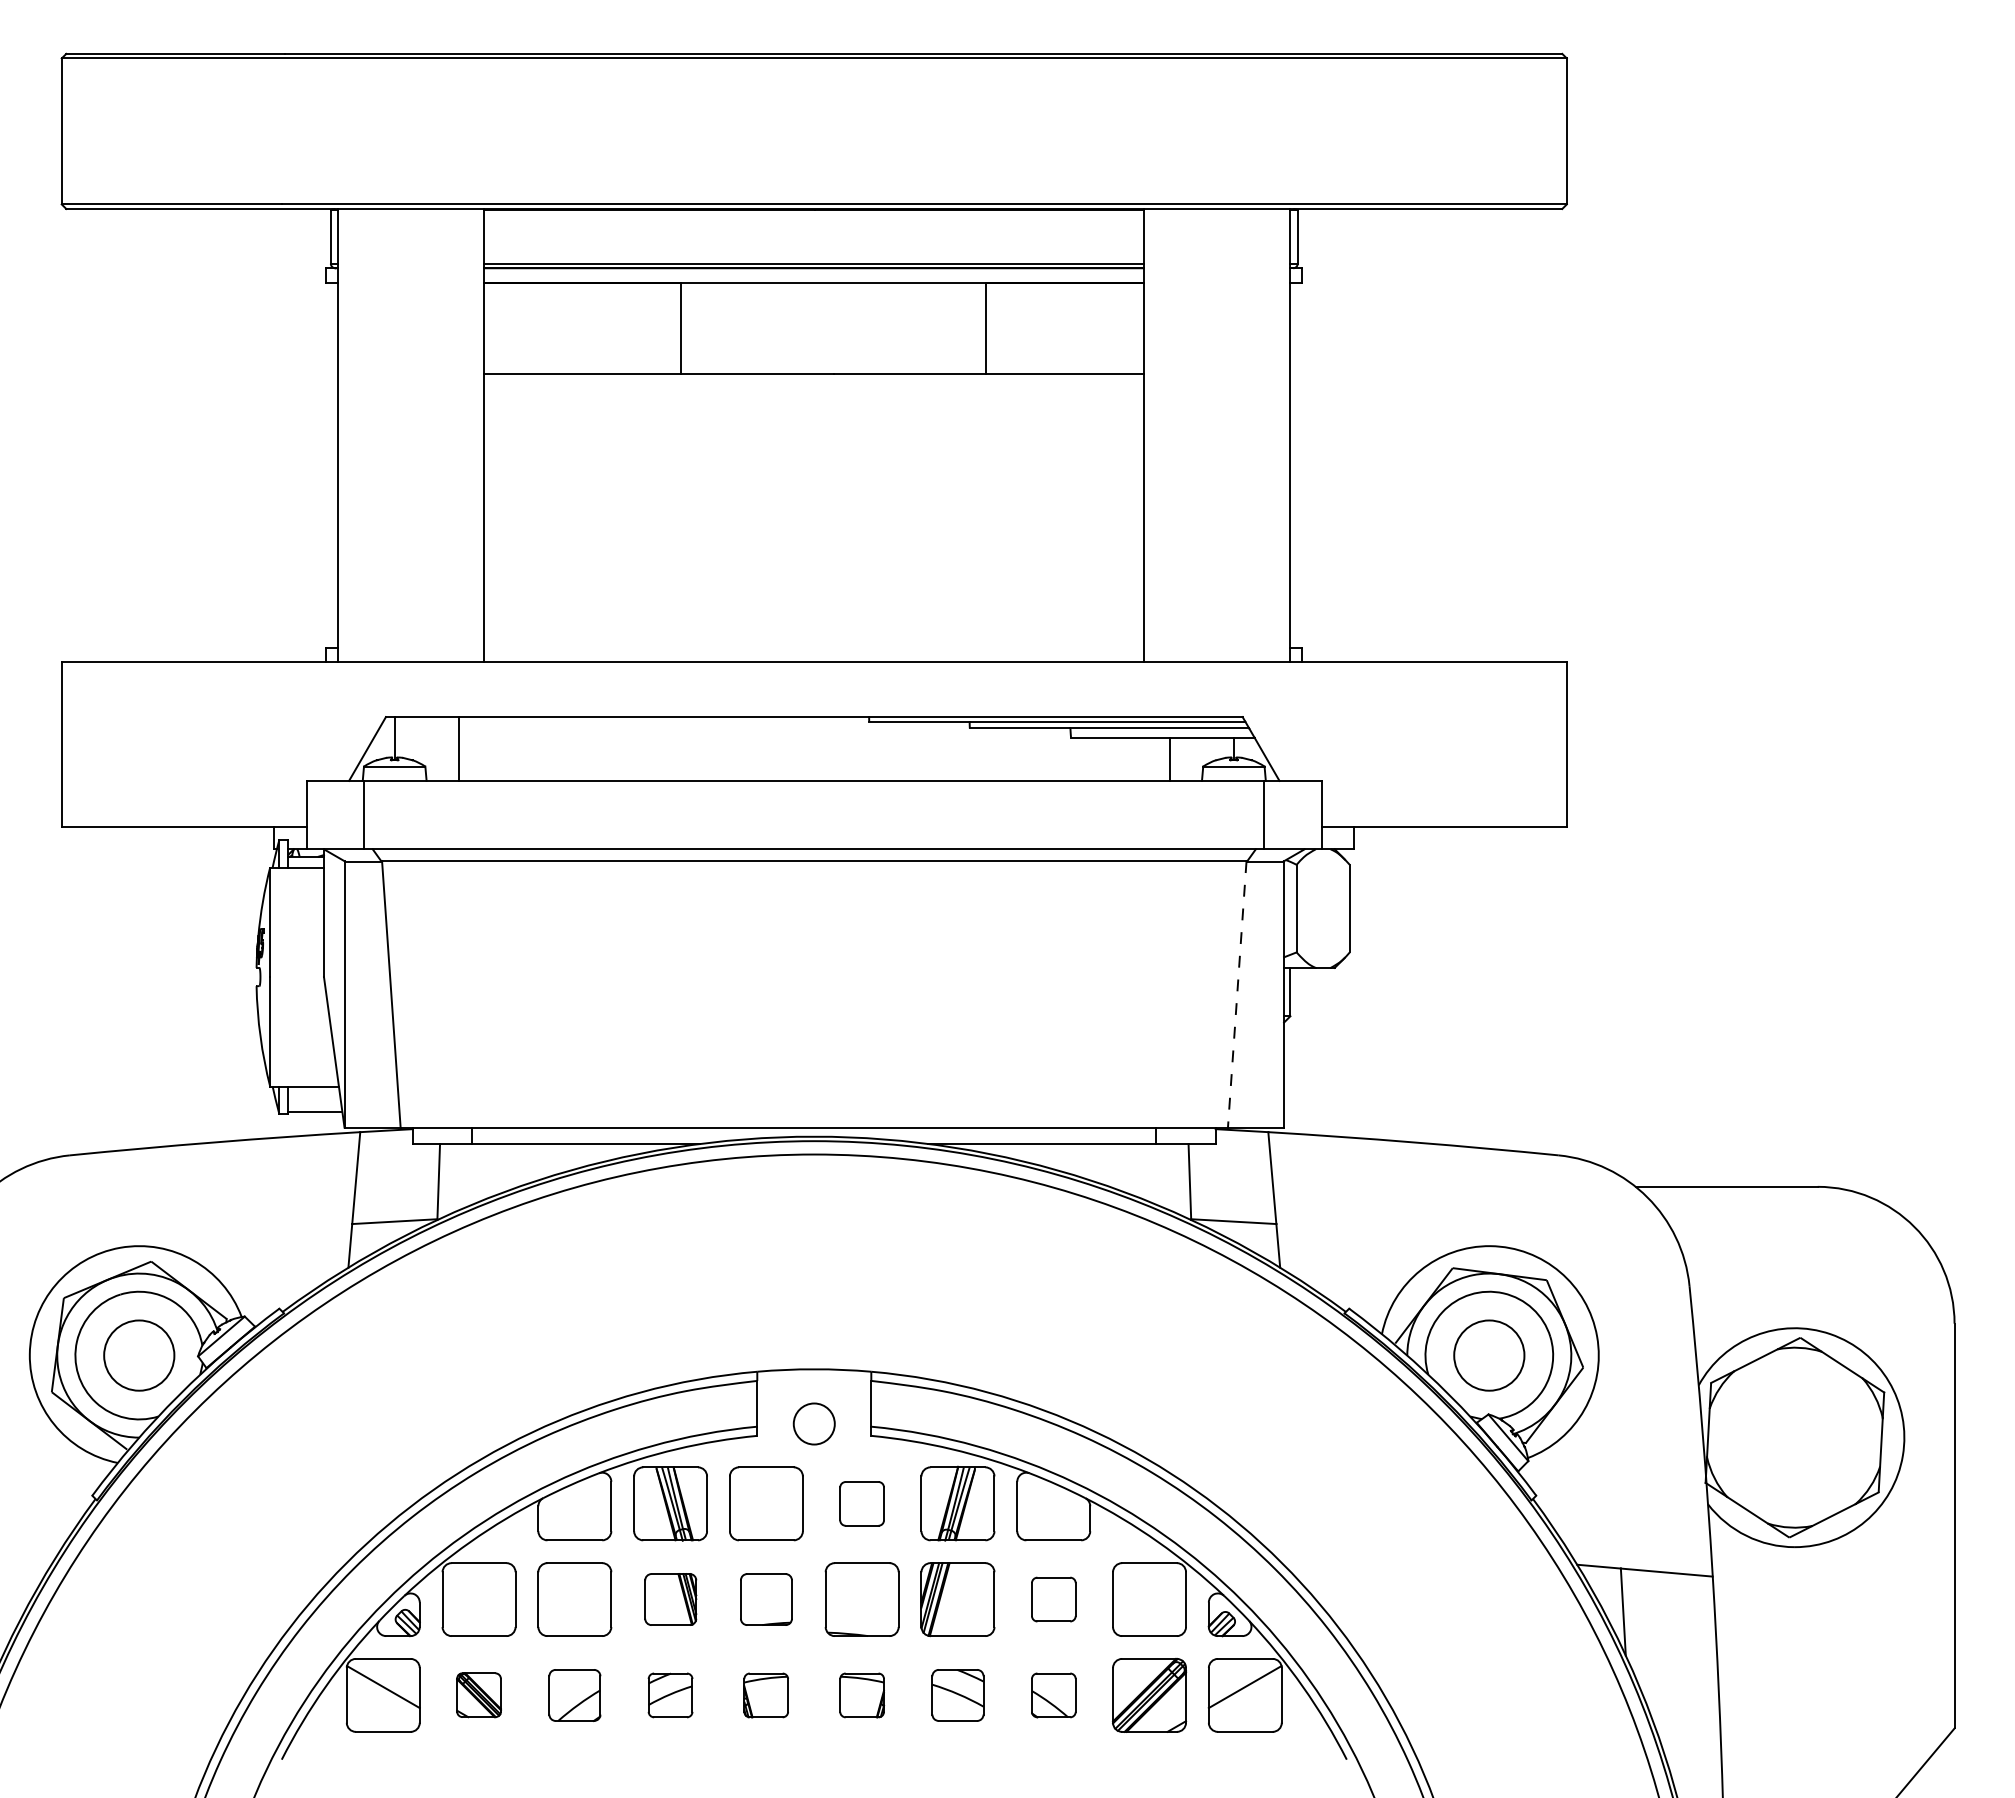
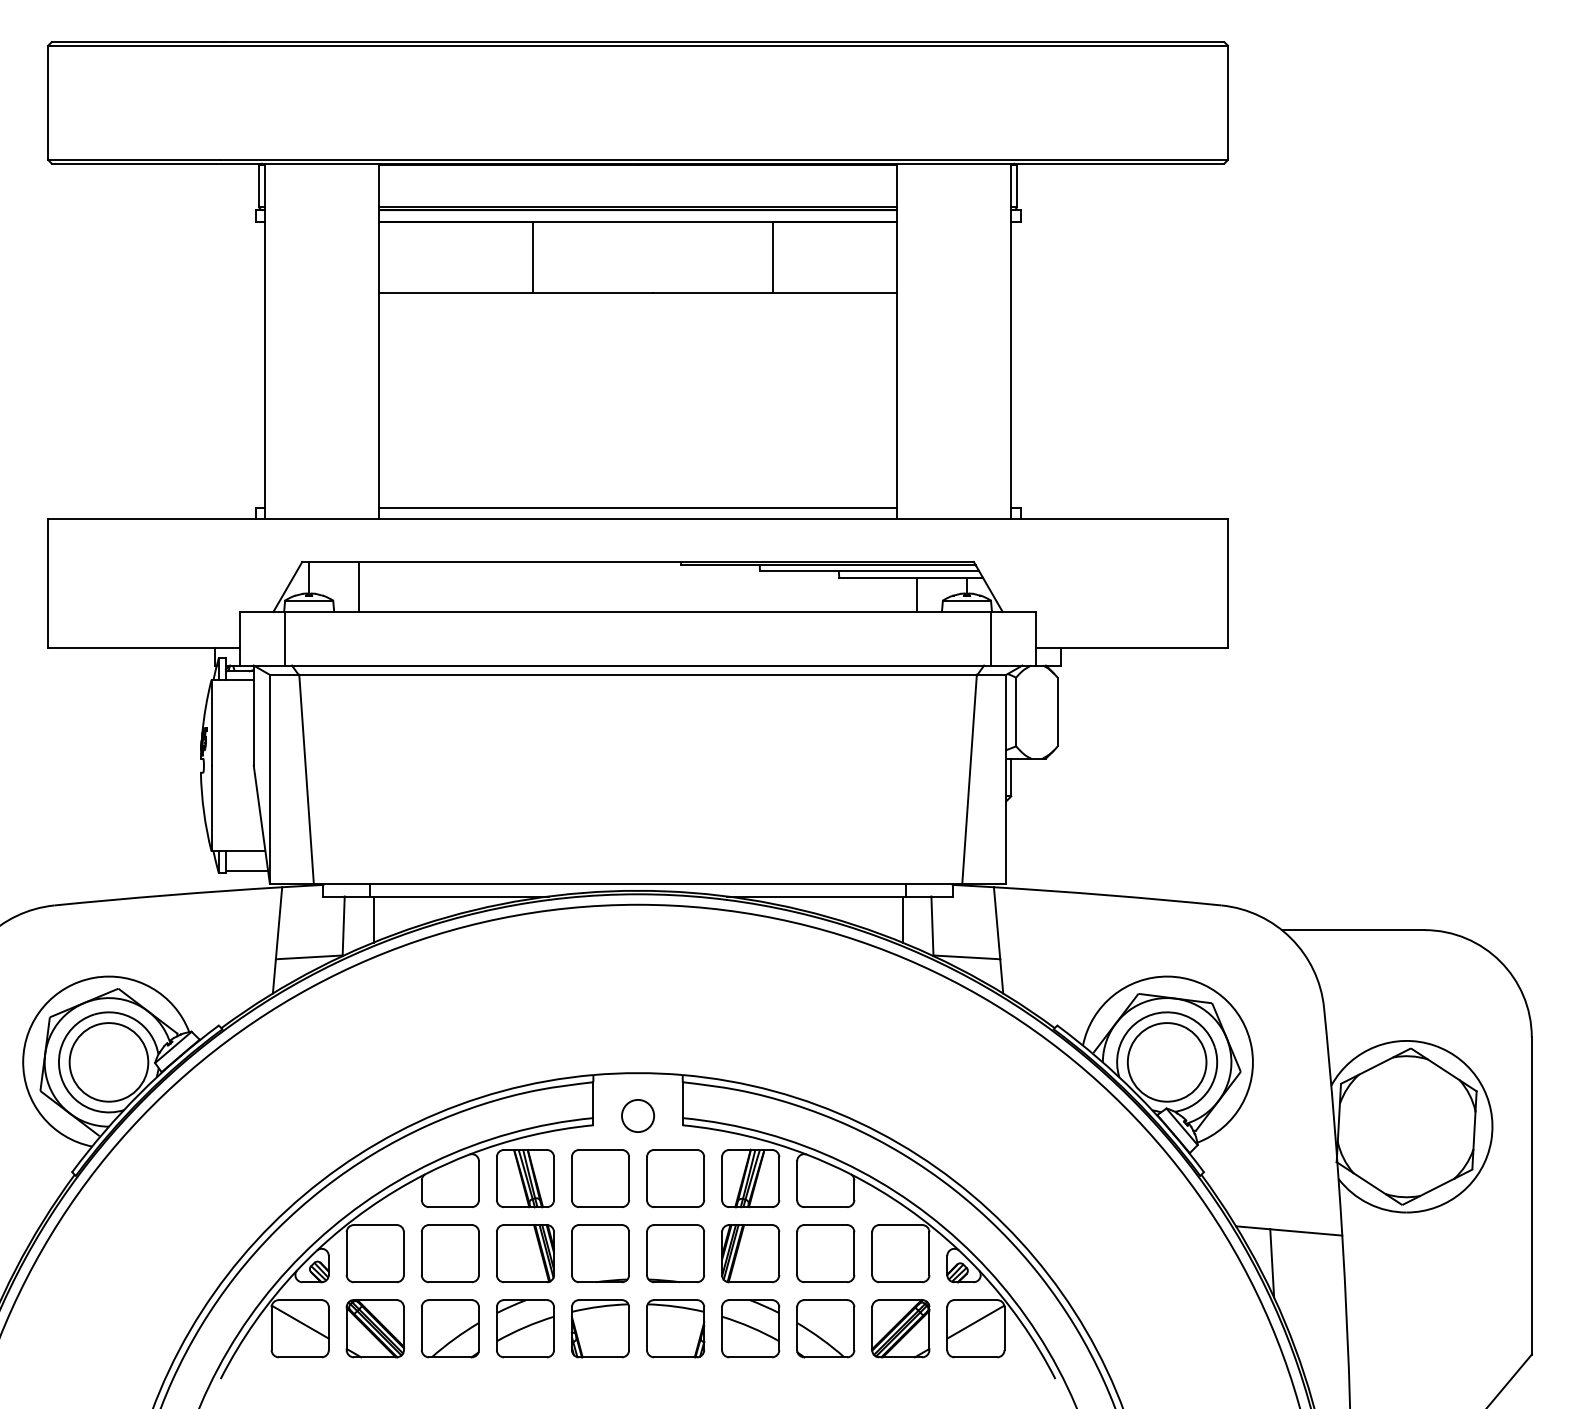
line: (814, 647) -> (638, 507), added
line: (1237, 994) -> (969, 779), dashed -> solid
line: (476, 1172) -> (373, 918), added
line: (1151, 1172) -> (902, 918), added
circle: (139, 1355) -> (109, 1062), size x1.43
circle: (1489, 1355) -> (1167, 1062), size x1.43
part: (861, 1503) -> (675, 1178), size x1.67
part: (670, 1599) -> (525, 1253), size x1.43
part: (766, 1599) -> (600, 1253), size x1.43
part: (1053, 1599) -> (825, 1253), size x1.67
part: (478, 1694) -> (374, 1328), size x1.67
part: (574, 1695) -> (450, 1328), size x1.43
part: (670, 1695) -> (525, 1328), size x1.67
part: (765, 1695) -> (599, 1328), size x1.67
part: (861, 1695) -> (675, 1328), size x1.67
part: (957, 1695) -> (750, 1328), size x1.43
part: (1053, 1695) -> (825, 1328), size x1.67

